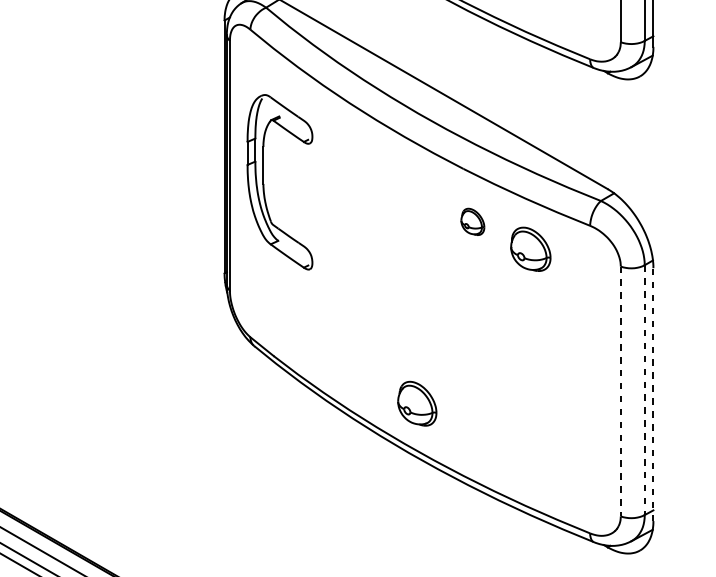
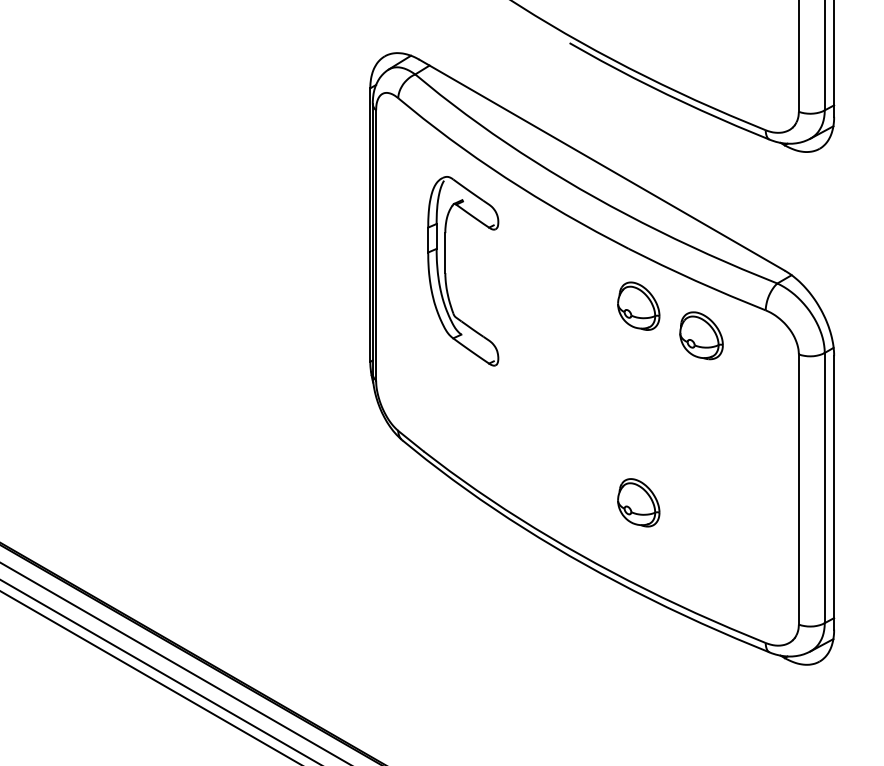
part: (264, 184) -> (446, 273), moved
part: (472, 221) -> (638, 305), size x1.67
line: (644, 390) -> (824, 488), dashed -> solid
line: (620, 392) -> (798, 490), dashed -> solid
line: (653, 394) -> (834, 492), dashed -> solid
part: (417, 403) -> (638, 502), moved

